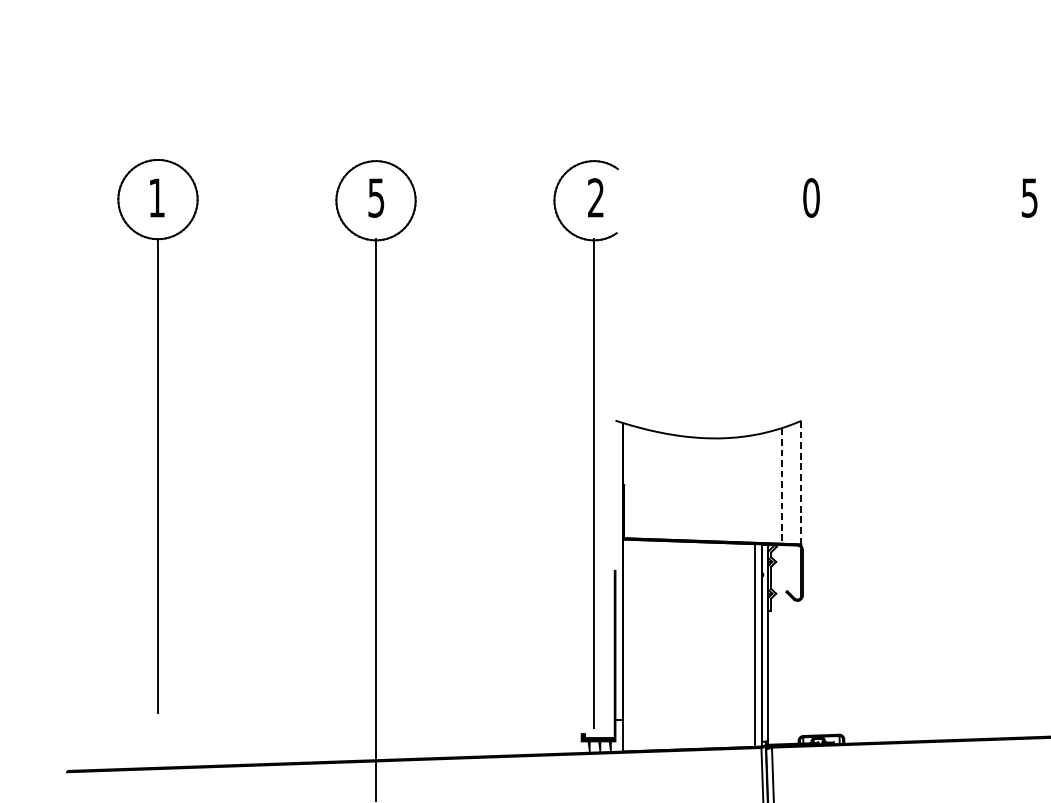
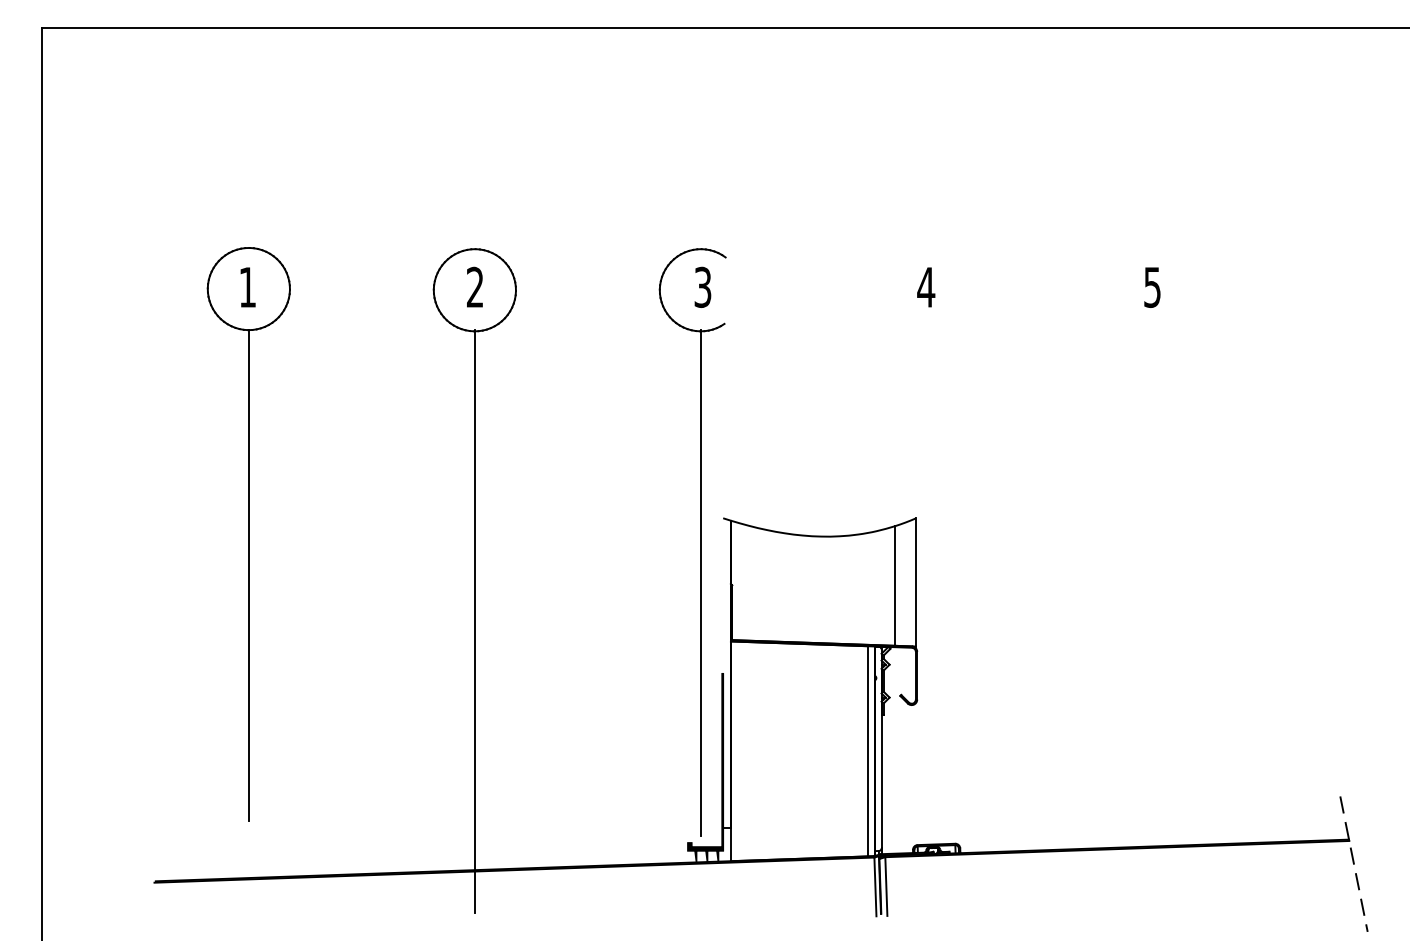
text: (376, 198) -> (475, 287), 5 -> 2
text: (595, 198) -> (702, 287), 2 -> 3
text: (811, 198) -> (926, 287), 0 -> 4
line: (801, 481) -> (915, 581), dashed -> solid
line: (781, 485) -> (895, 585), dashed -> solid

